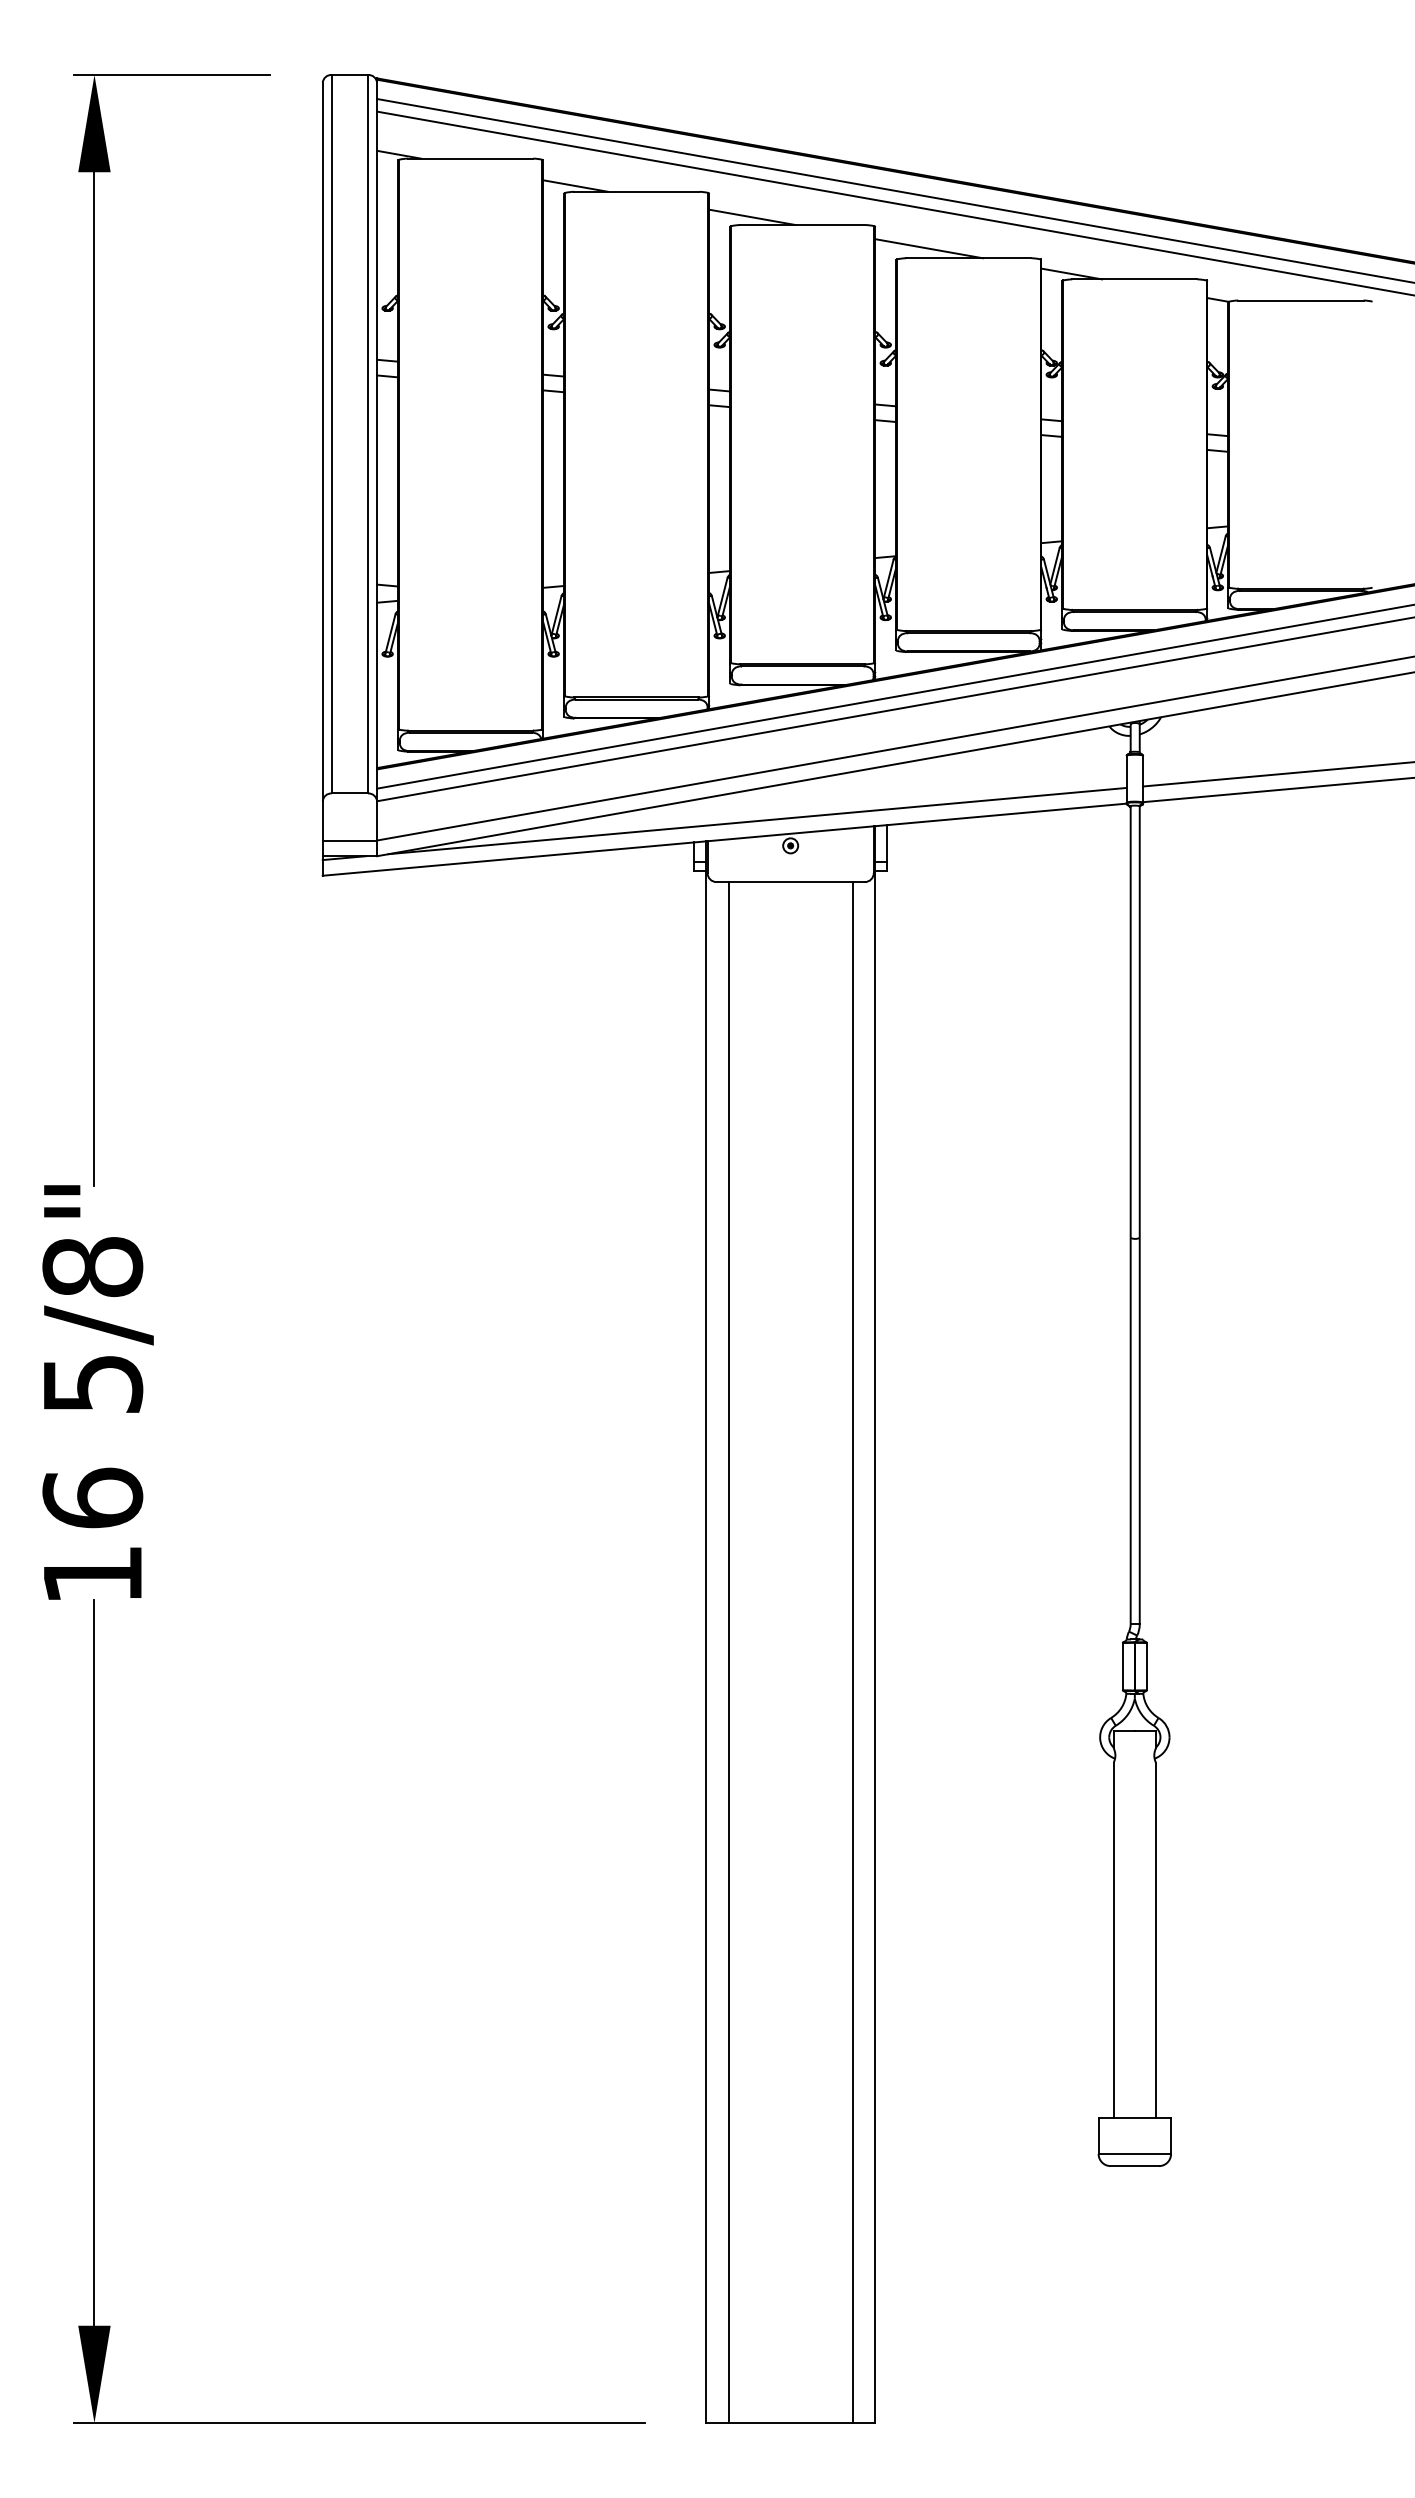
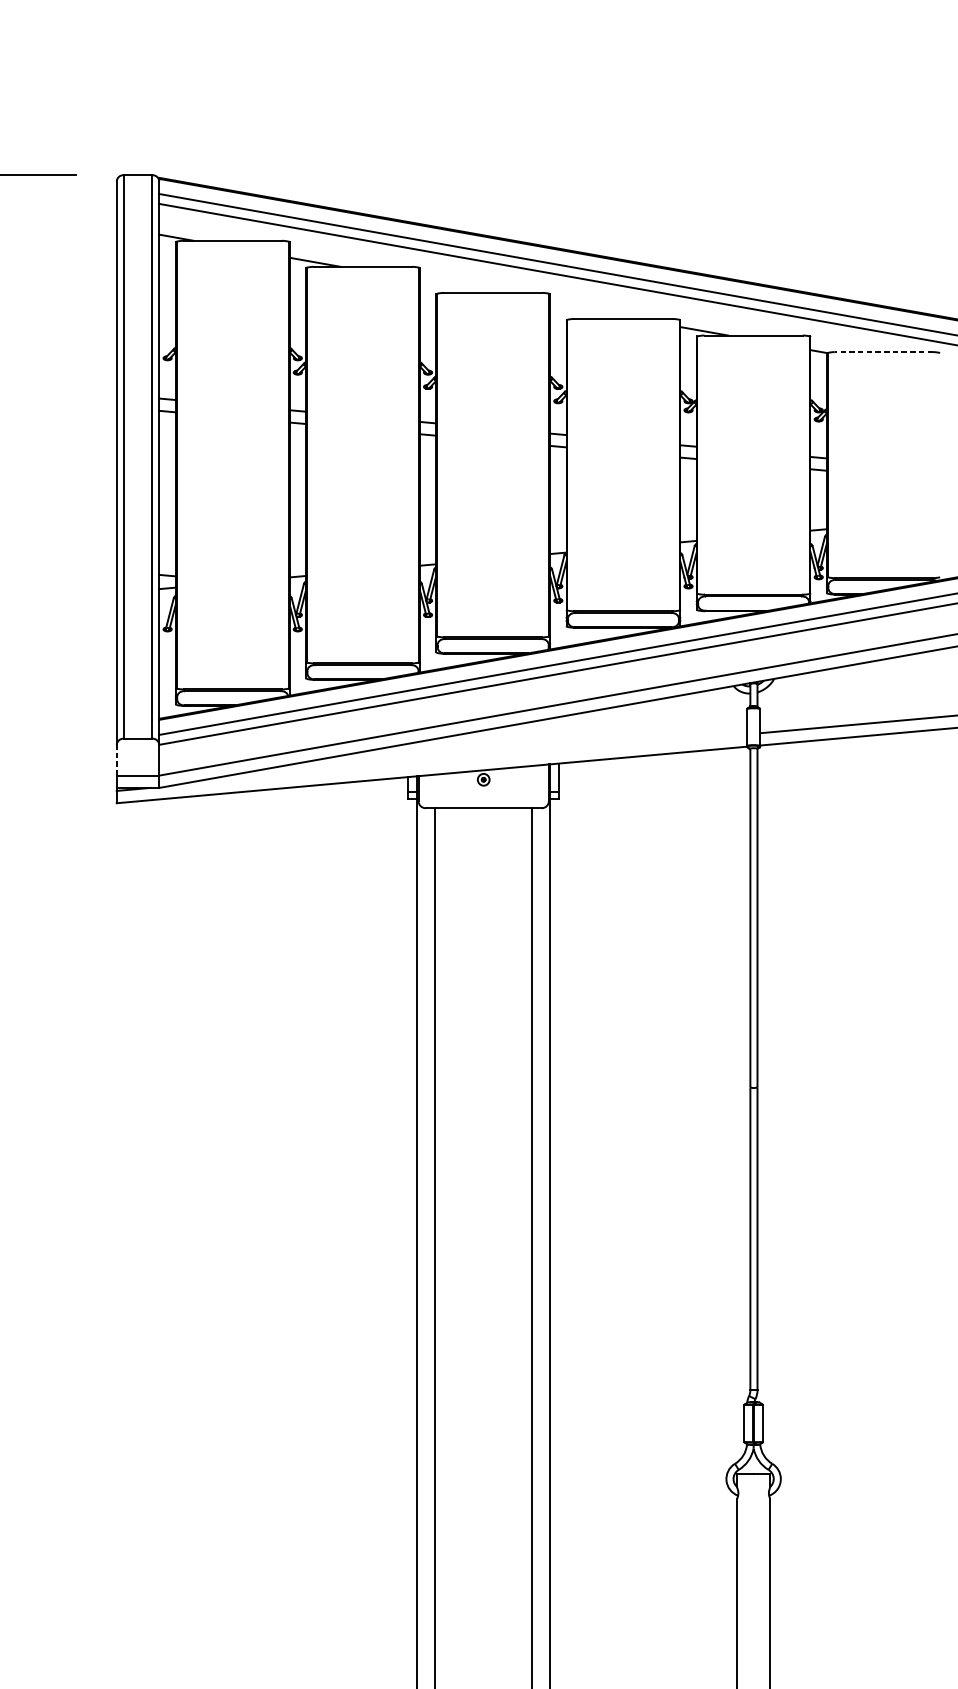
line: (752, 217) -> (453, 286), removed
line: (928, 248) -> (591, 311), removed
line: (1300, 300) -> (883, 352), solid -> dashed
line: (322, 820) -> (116, 759), solid -> dashed
line: (757, 820) -> (457, 759), removed

